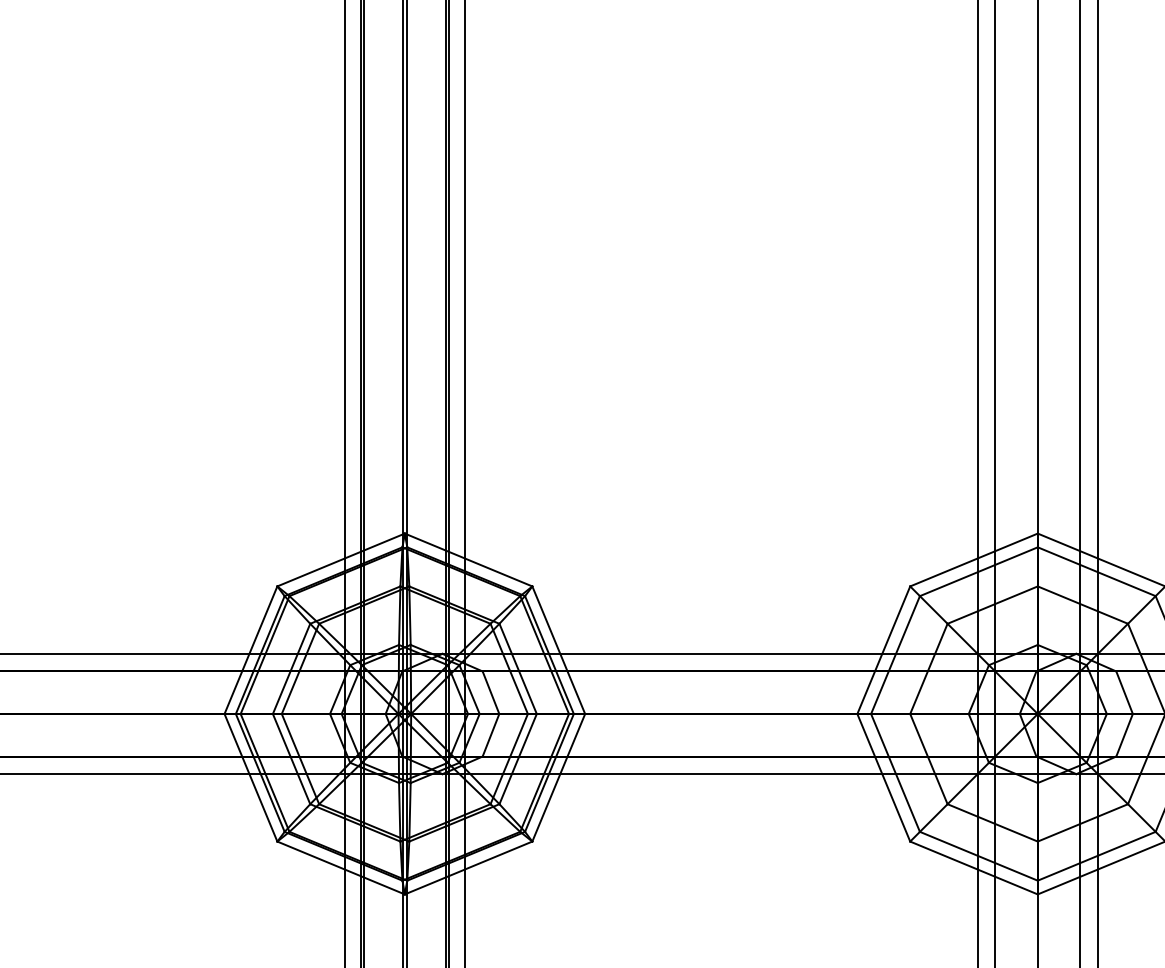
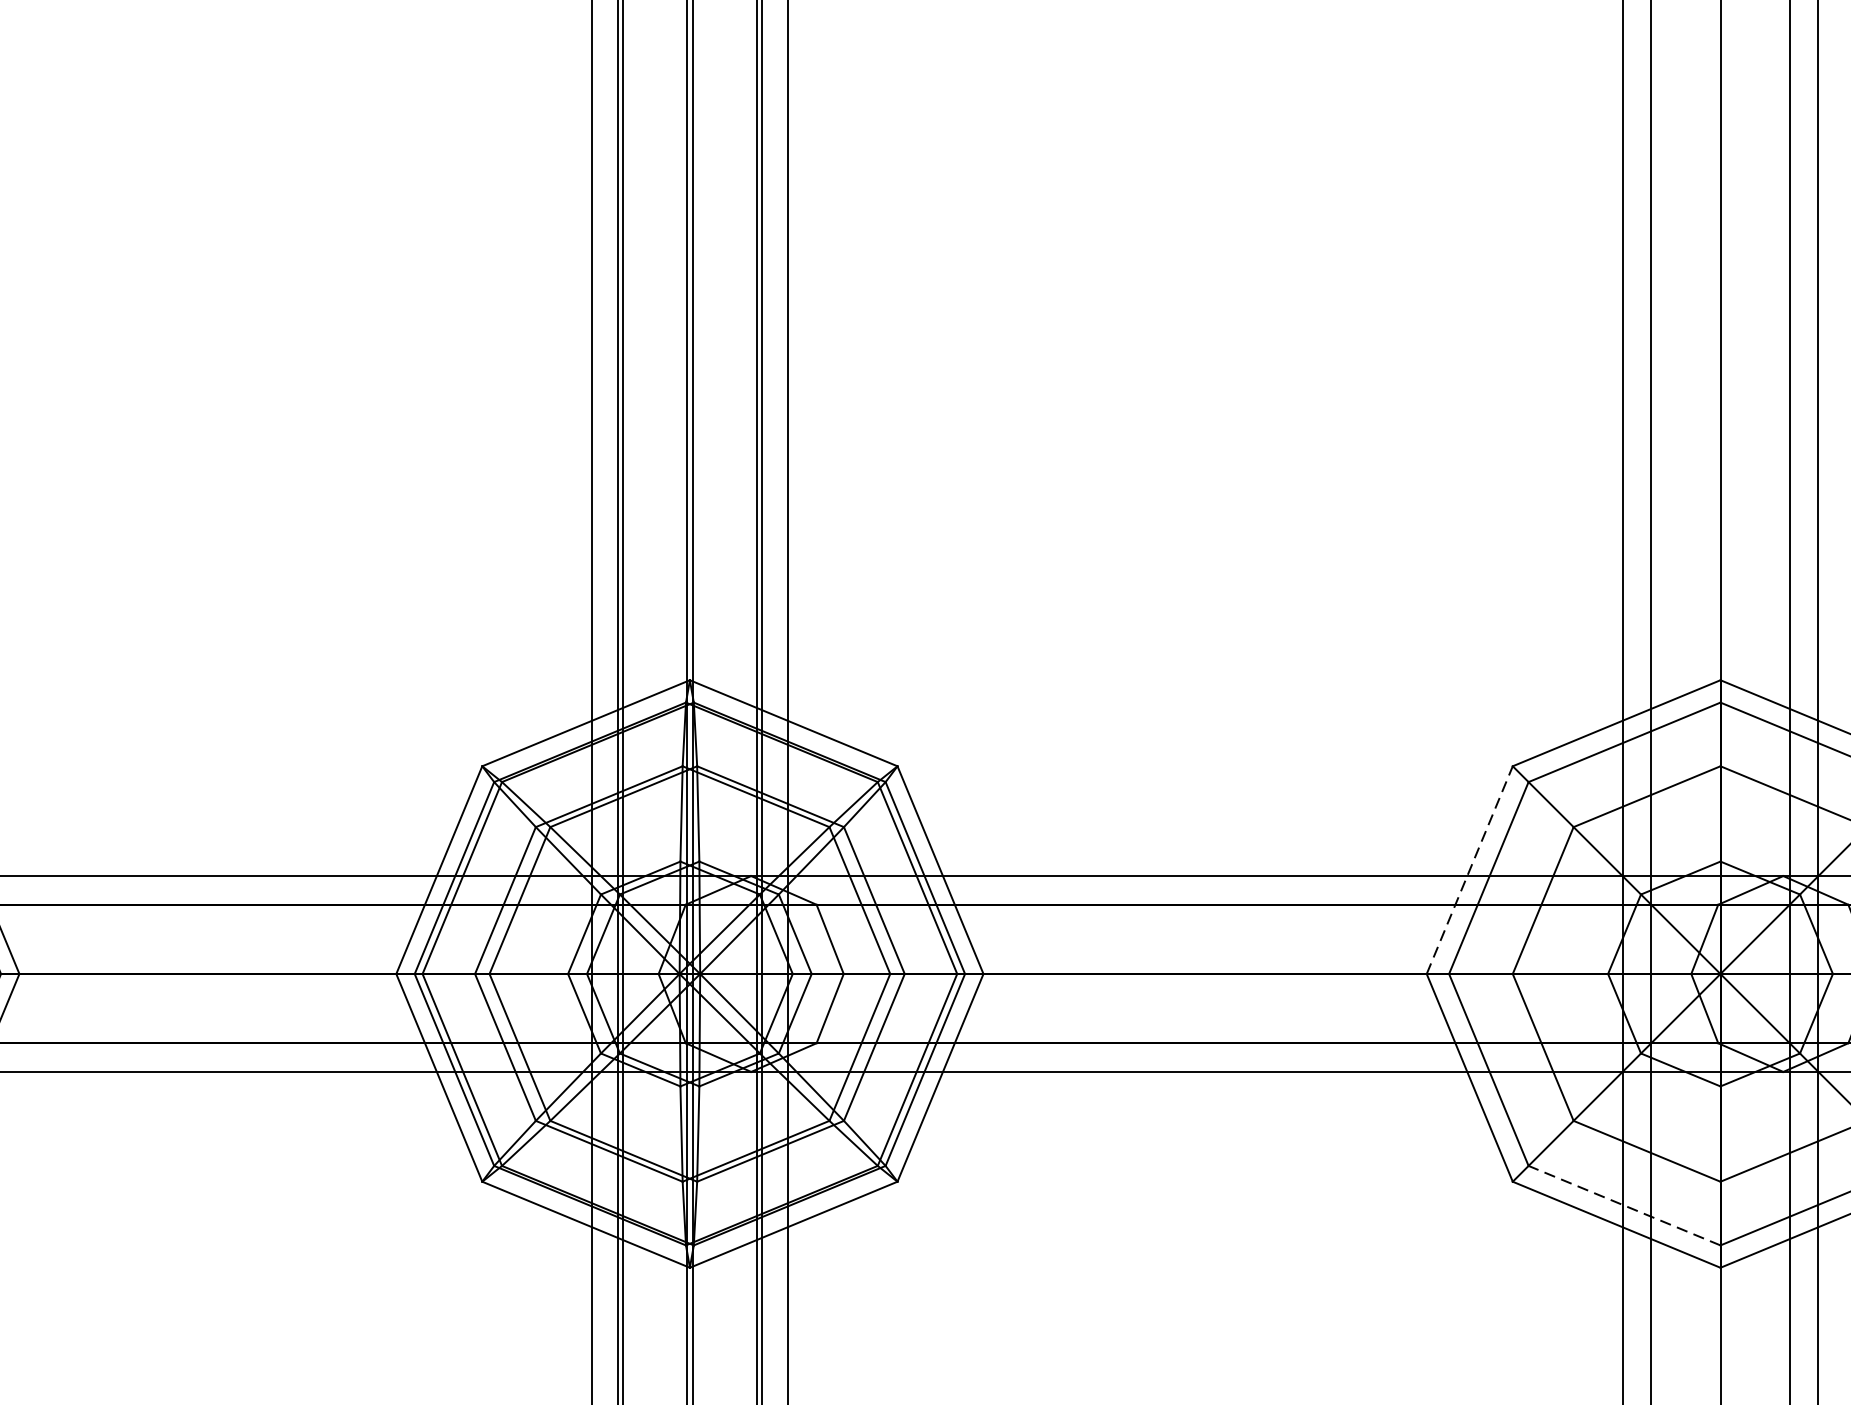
line: (883, 649) -> (1469, 868), solid -> dashed
line: (978, 856) -> (1623, 1206), solid -> dashed

